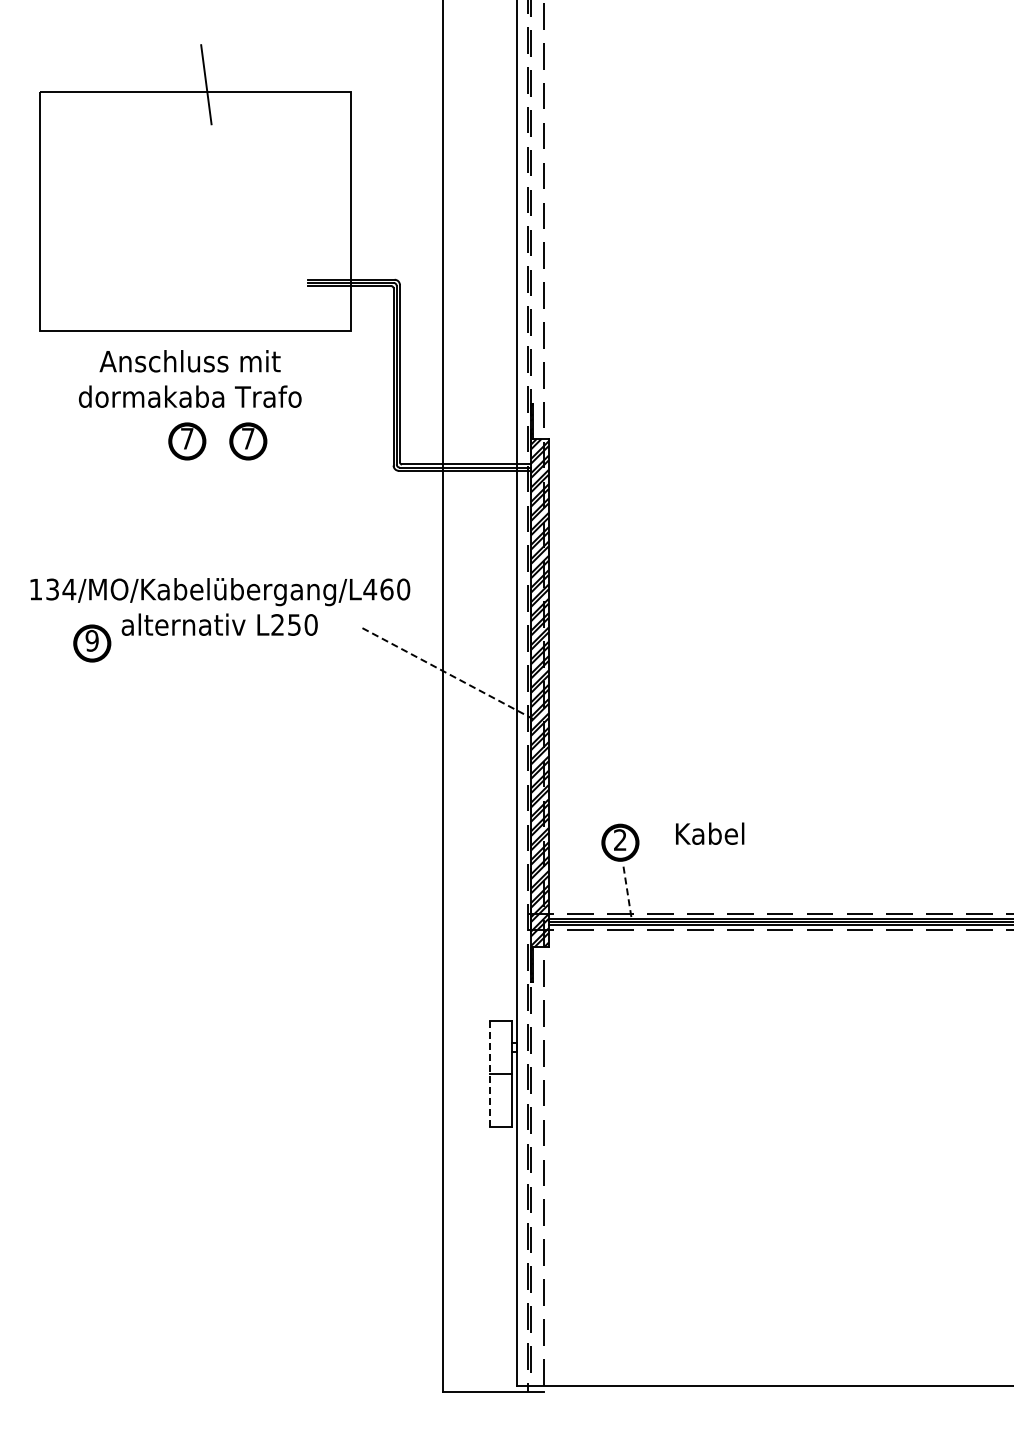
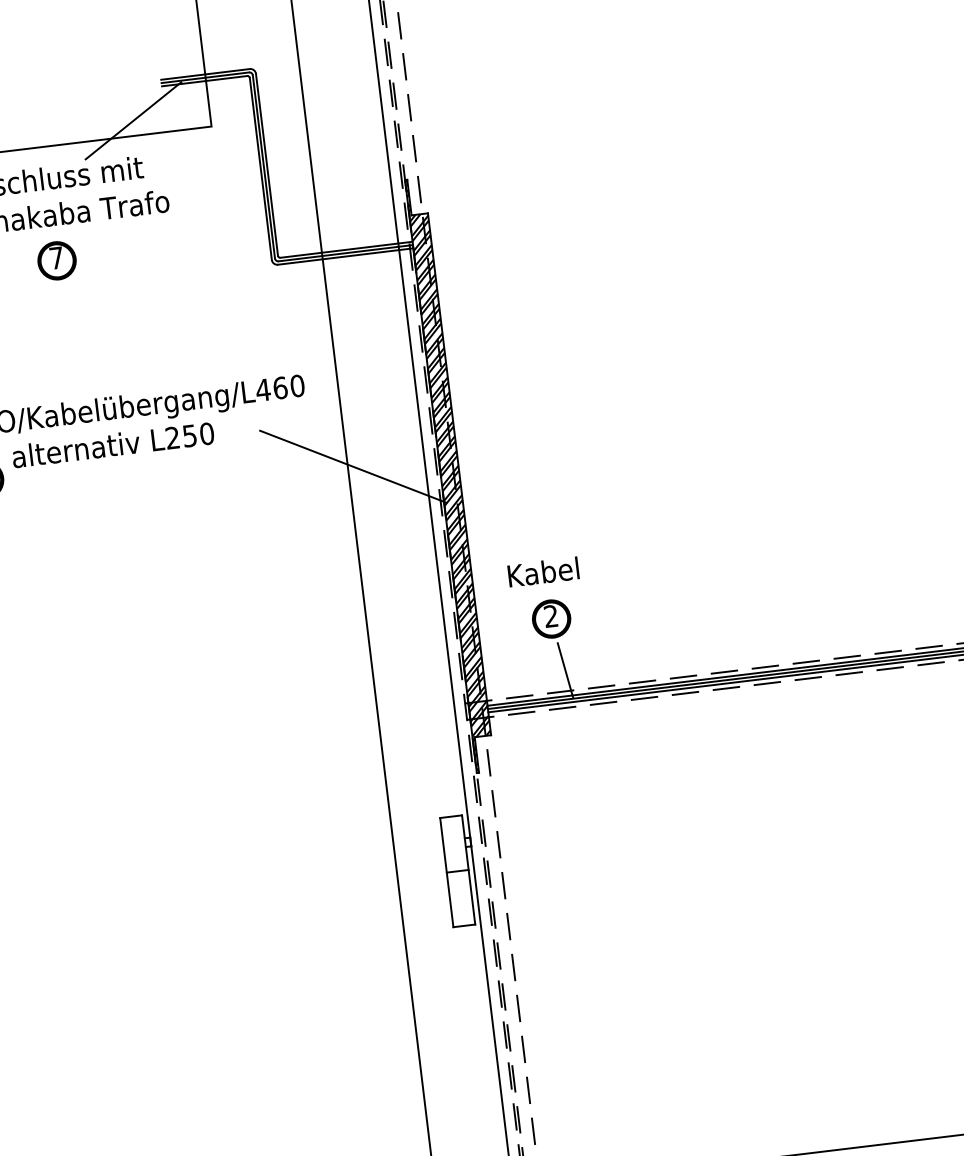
line: (276, 315) -> (133, 120), added
part: (248, 441) -> (119, 253), removed
line: (447, 673) -> (353, 466), dashed -> solid
text: (710, 833) -> (543, 571), moved
line: (627, 894) -> (565, 671), dashed -> solid
line: (490, 1074) -> (447, 873), dashed -> solid

